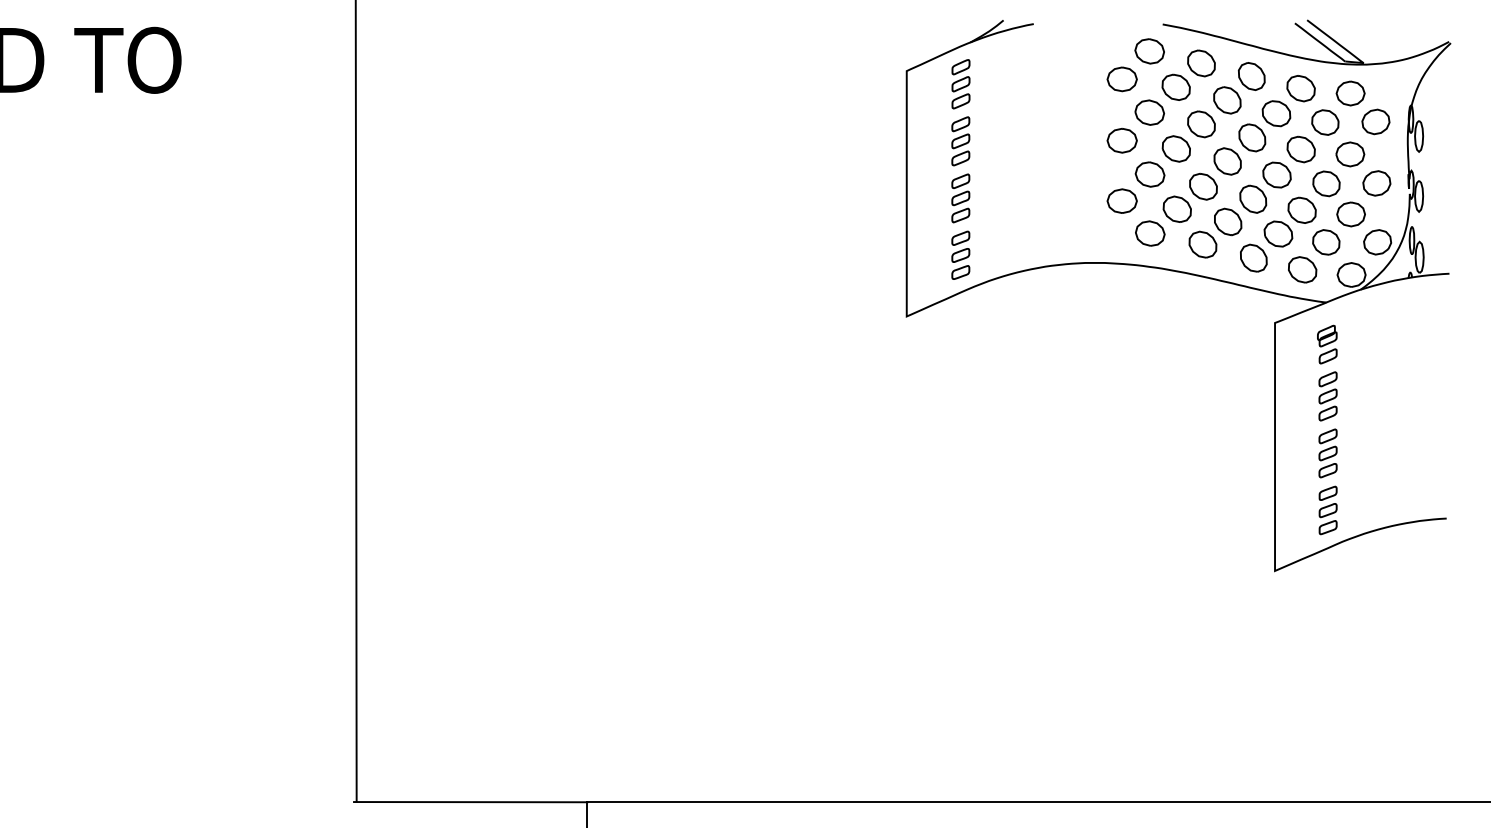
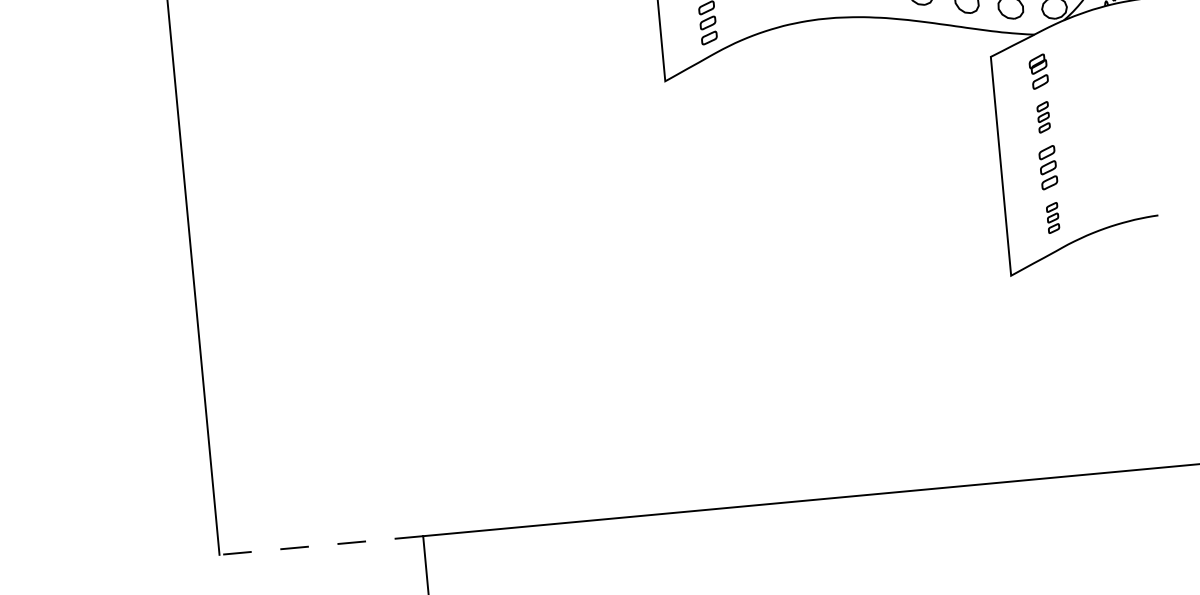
part: (1327, 396) -> (1043, 117), size x0.7
part: (1327, 510) -> (1052, 218), size x0.7
line: (470, 802) -> (320, 545), solid -> dashed

